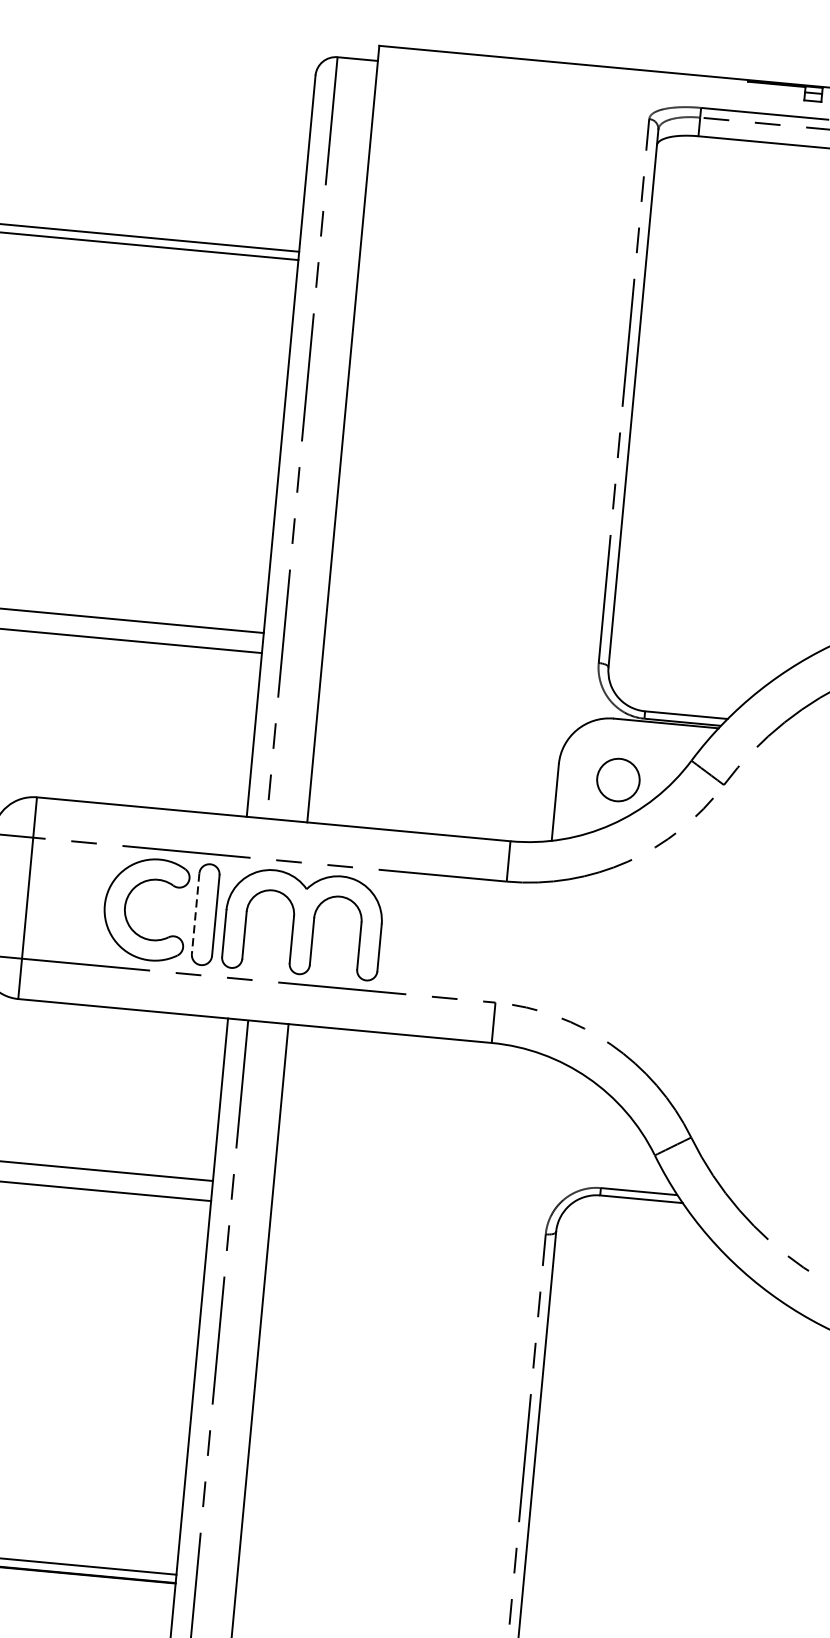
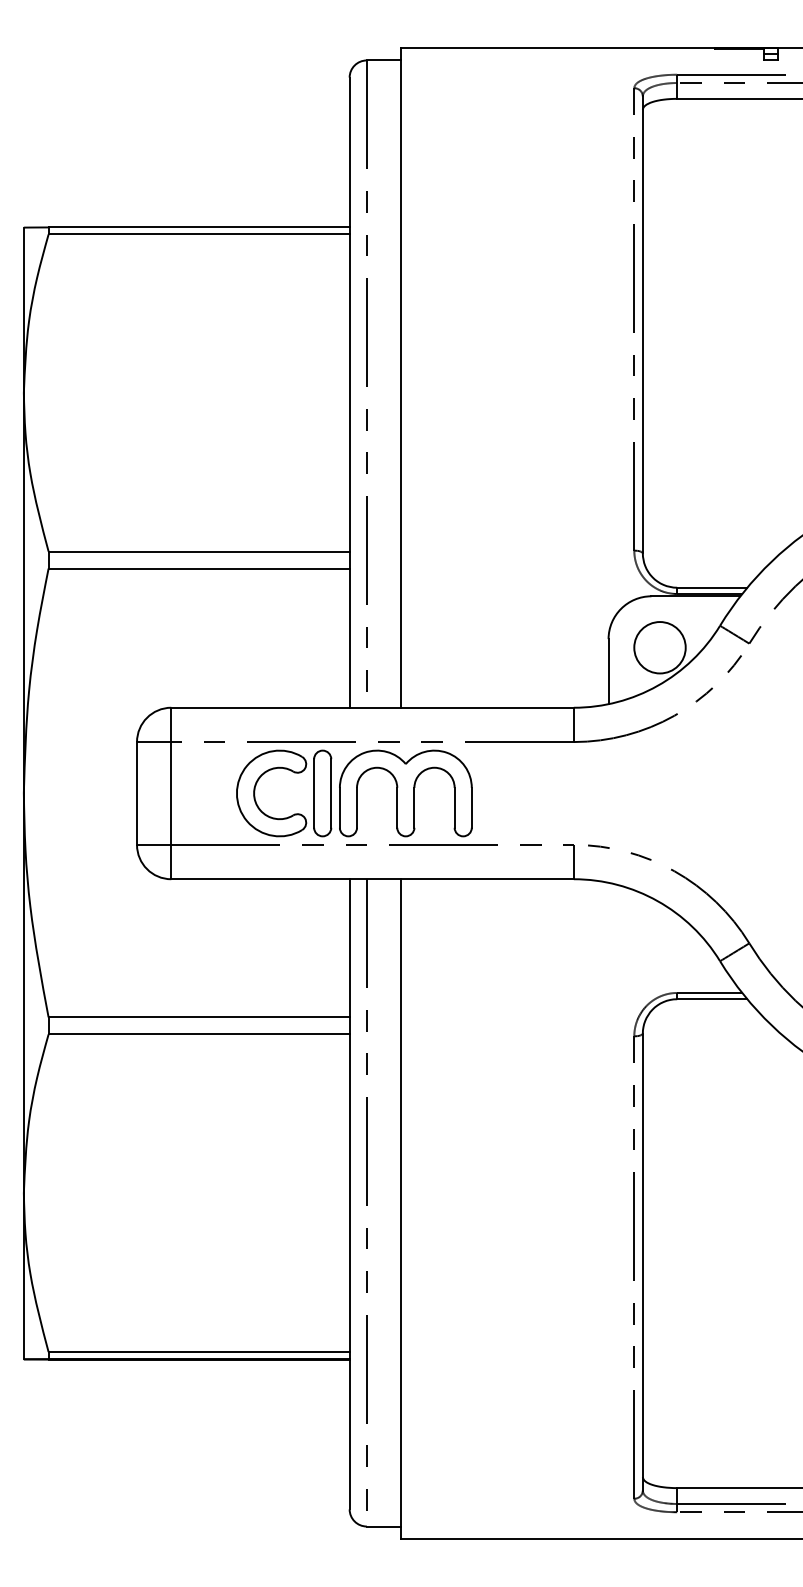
circle: (617, 779) -> (659, 647), size x1.43
line: (196, 913) -> (314, 793), dashed -> solid

